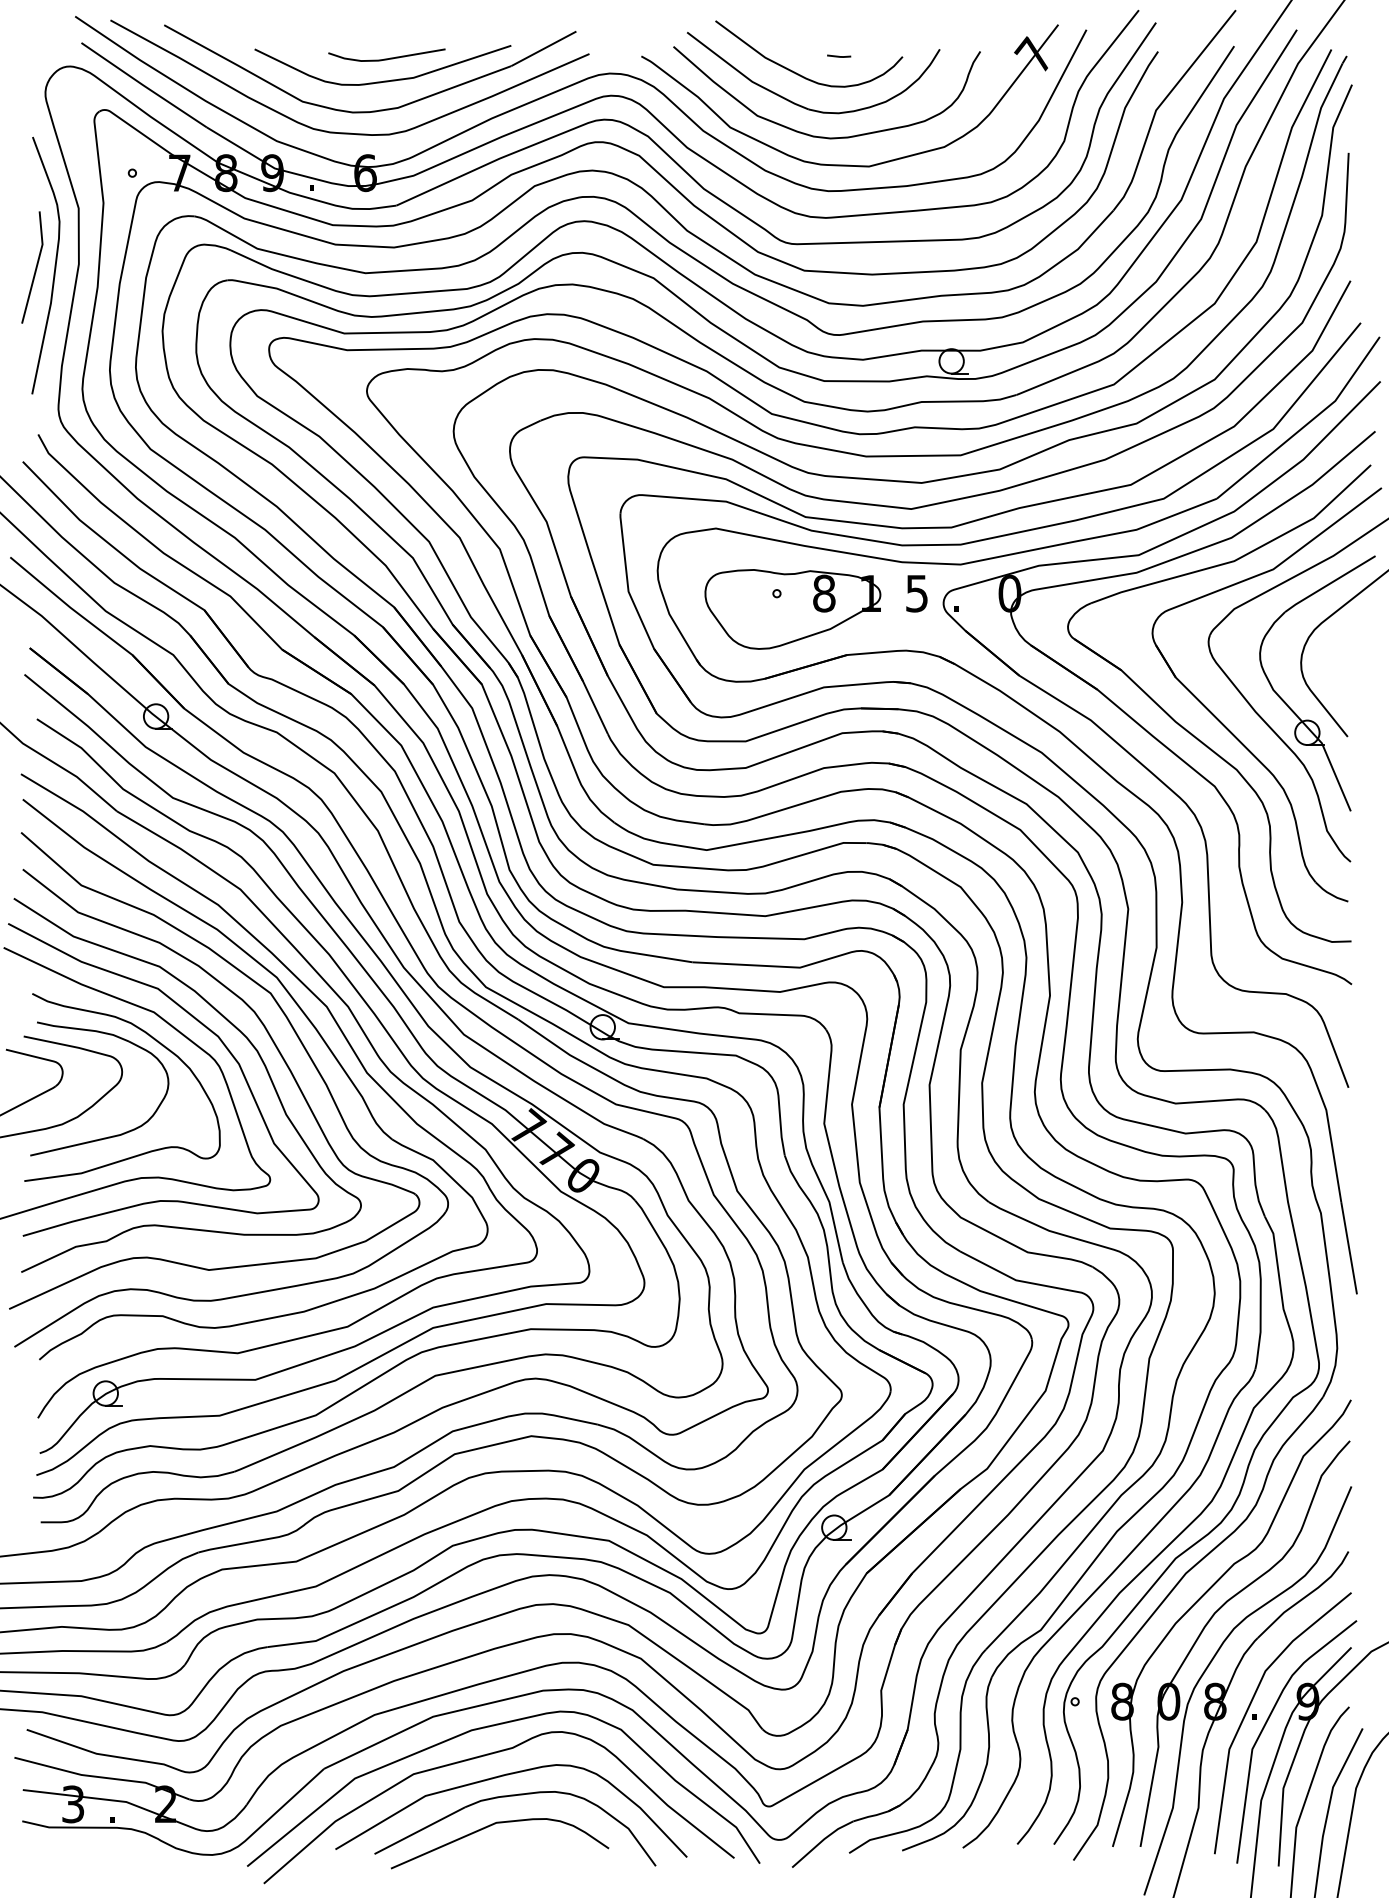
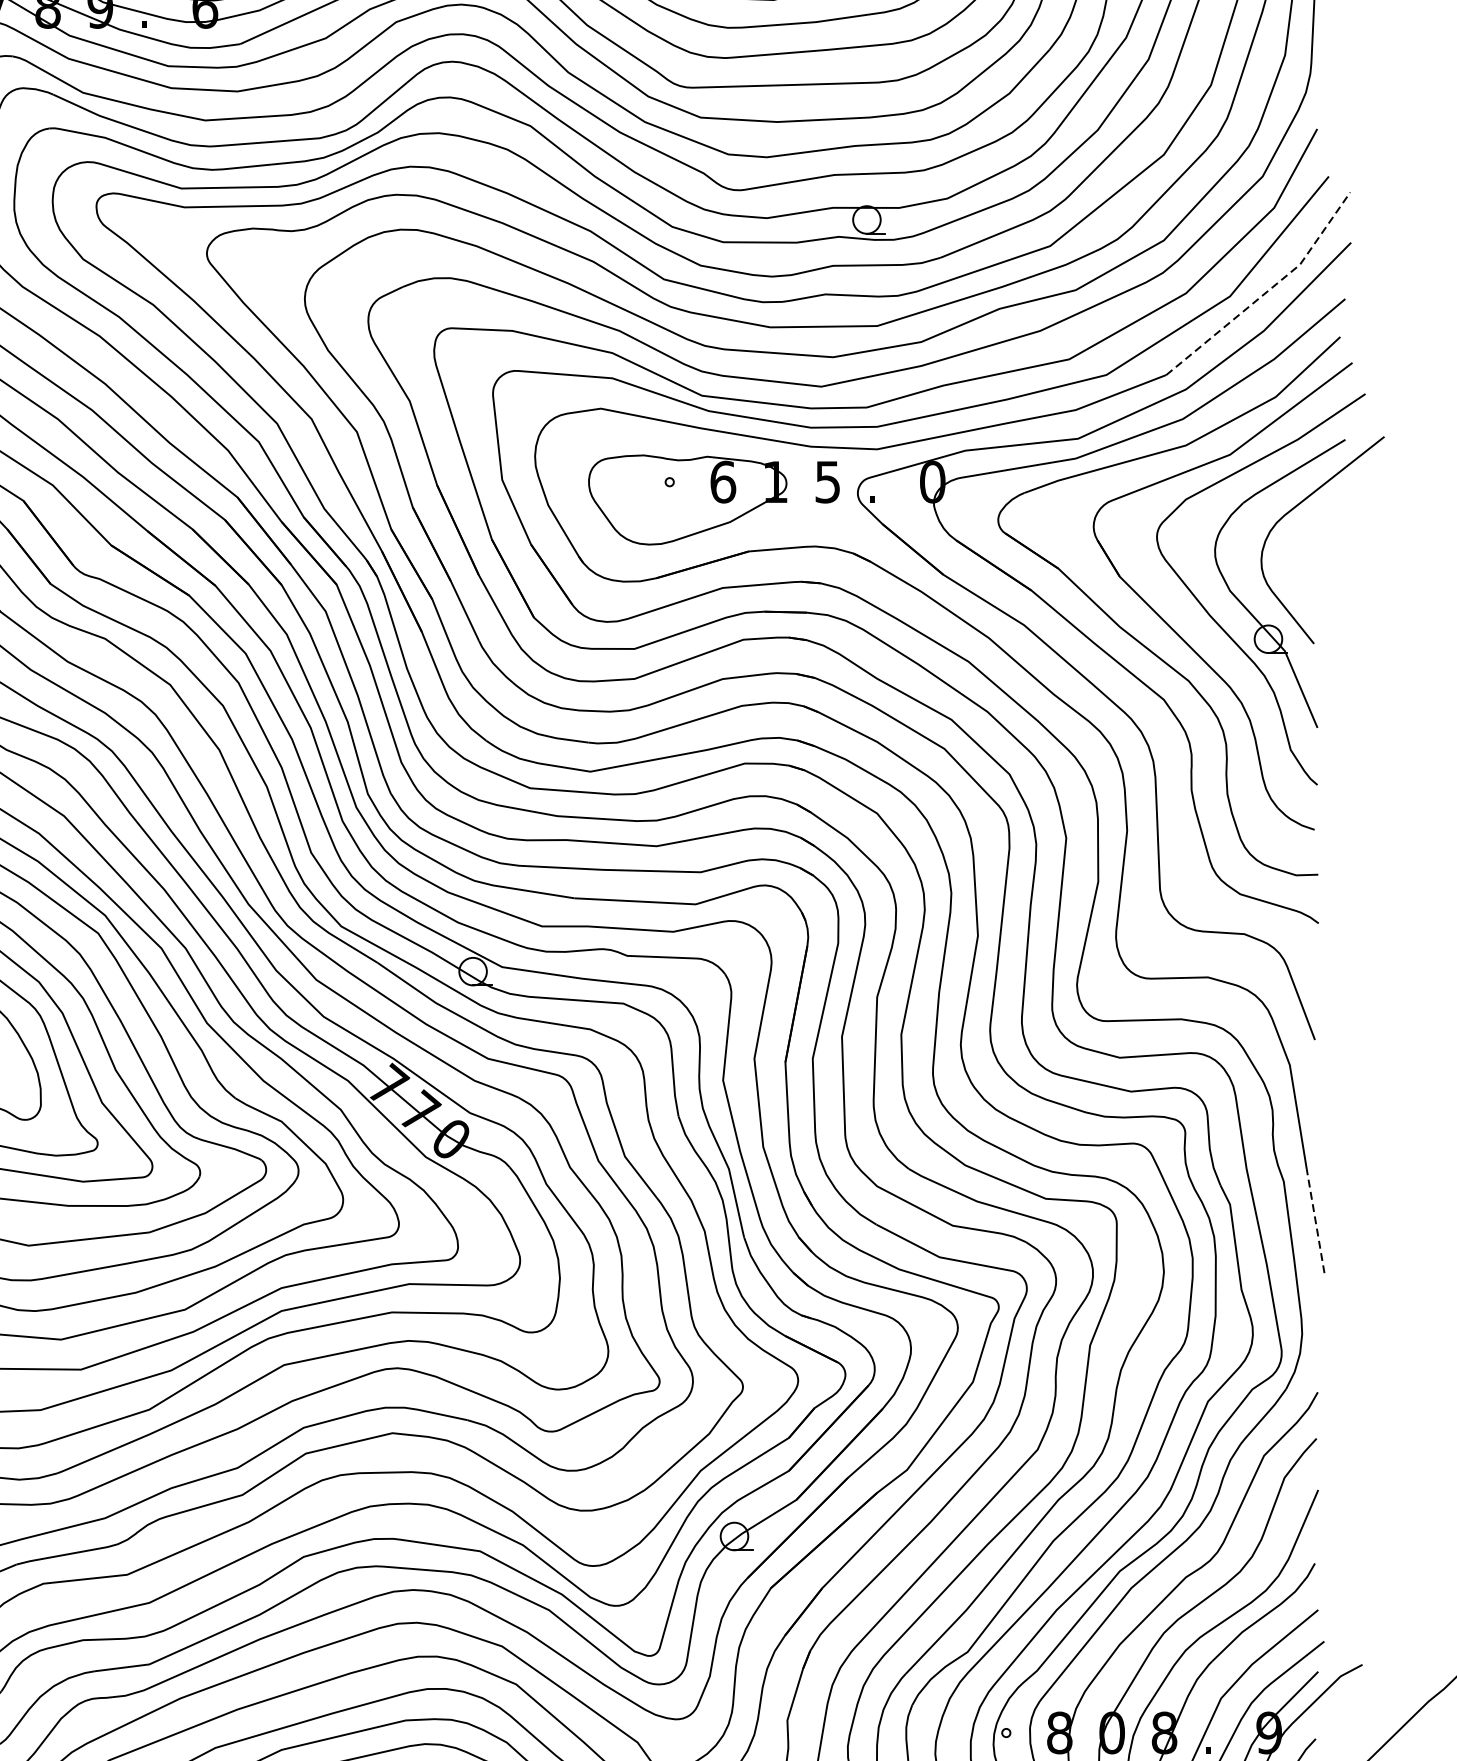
line: (1306, 424) -> (1267, 291), solid -> dashed
text: (824, 593) -> (723, 481), 8 -> 6
line: (1349, 1248) -> (1316, 1221), solid -> dashed

